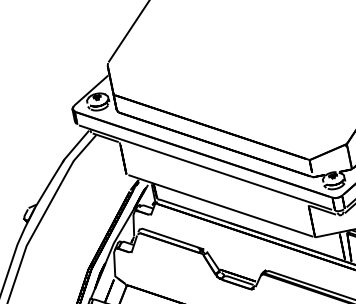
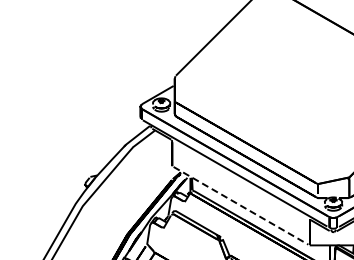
line: (221, 205) -> (241, 205), solid -> dashed

